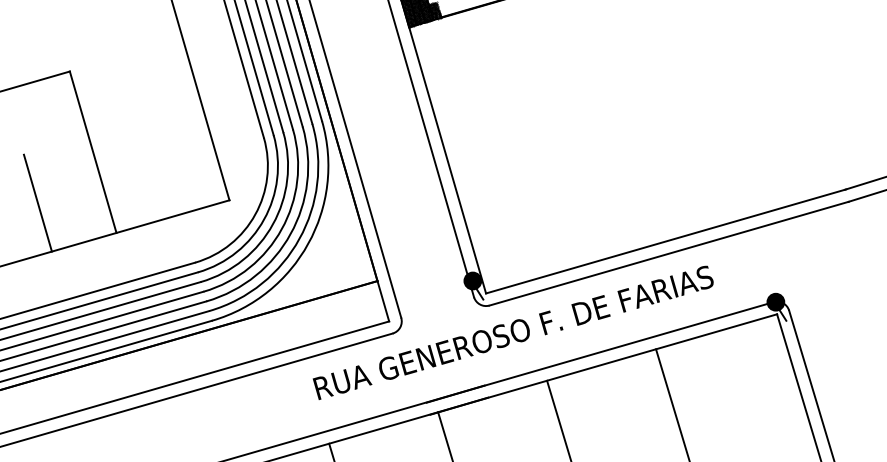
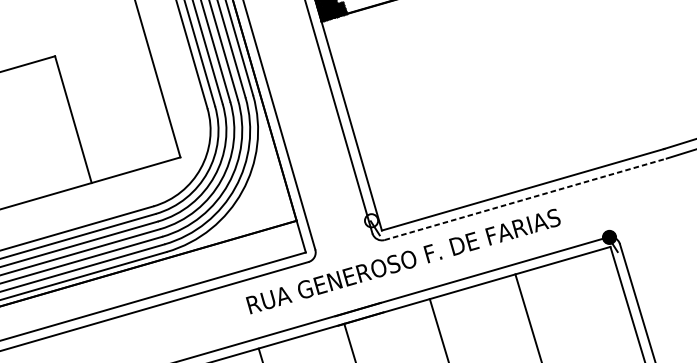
line: (37, 202) -> (29, 159), removed
line: (669, 253) -> (525, 199), solid -> dashed
fill: (472, 280) -> (371, 220), removed

